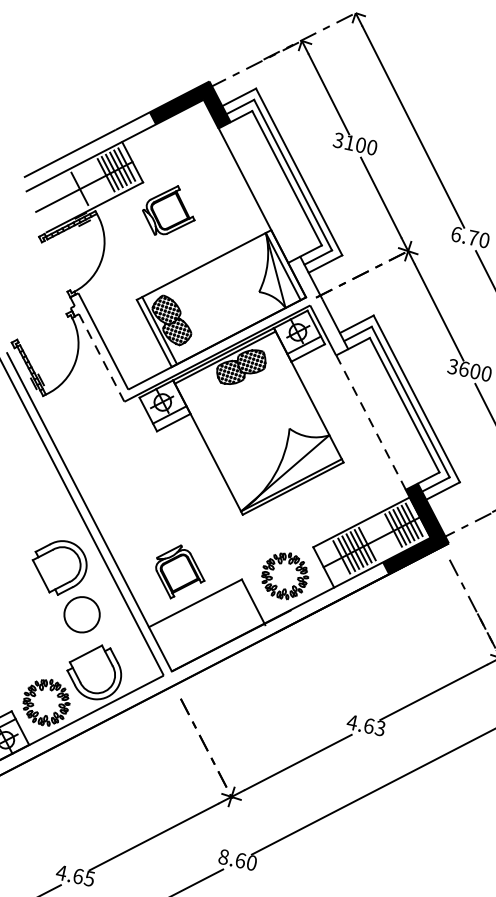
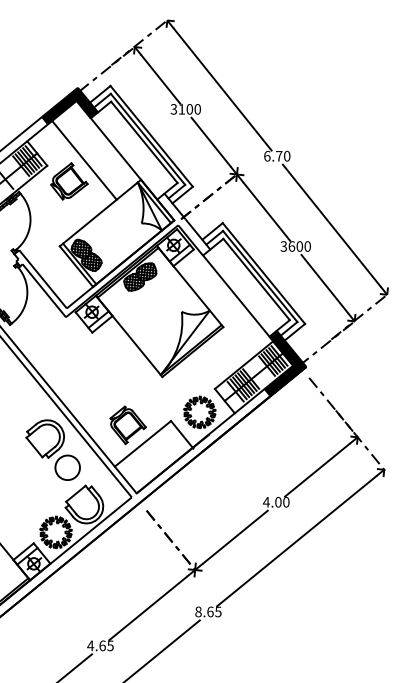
line: (197, 184) -> (84, 159), added
line: (101, 359) -> (44, 291), dashed -> solid
line: (371, 423) -> (236, 296), dashed -> solid
text: (374, 727) -> (282, 502), 4.63 -> 4.00
text: (252, 862) -> (218, 611), 8.60 -> 8.65

